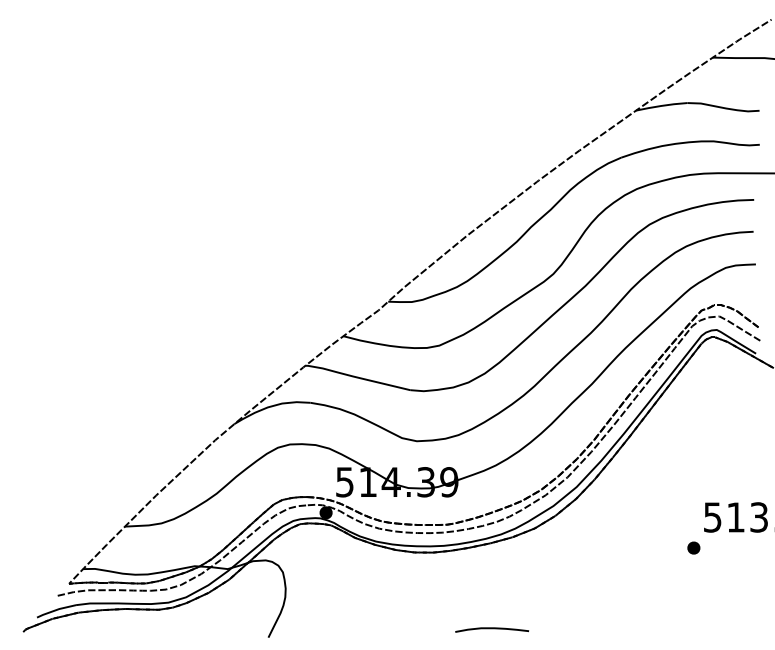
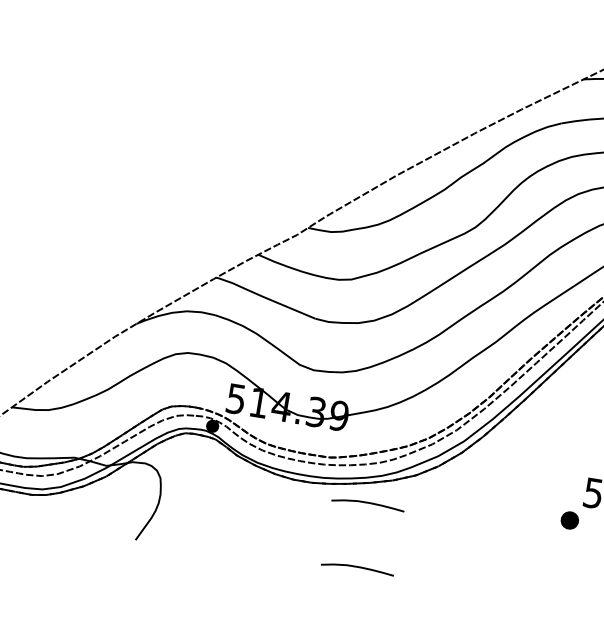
part: (693, 547) -> (569, 519), size x1.4
curve: (492, 564) -> (368, 504), added

